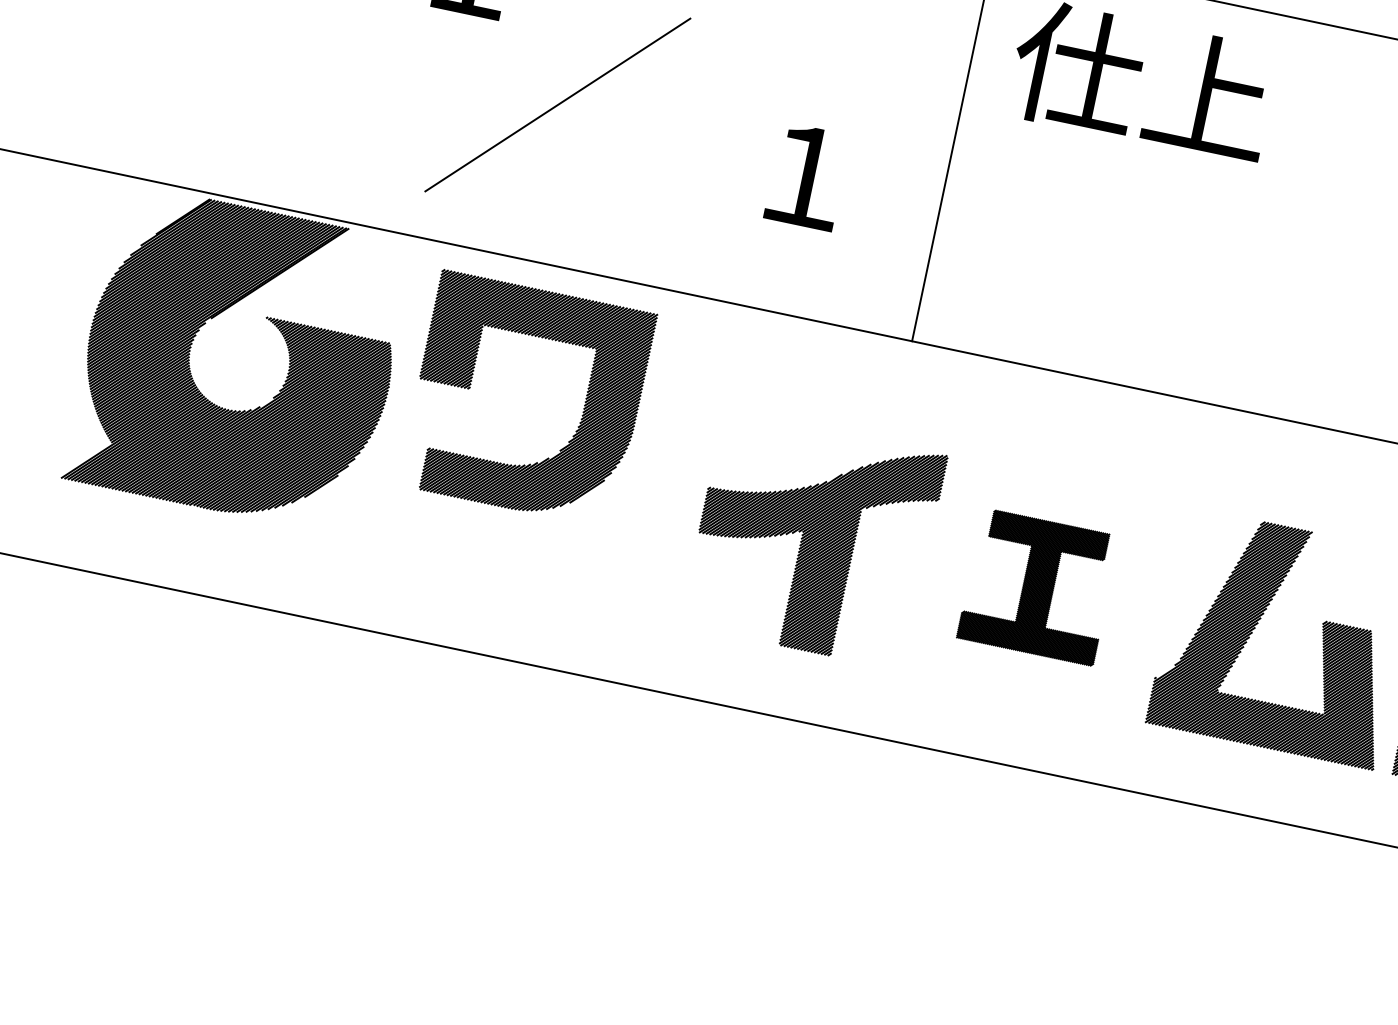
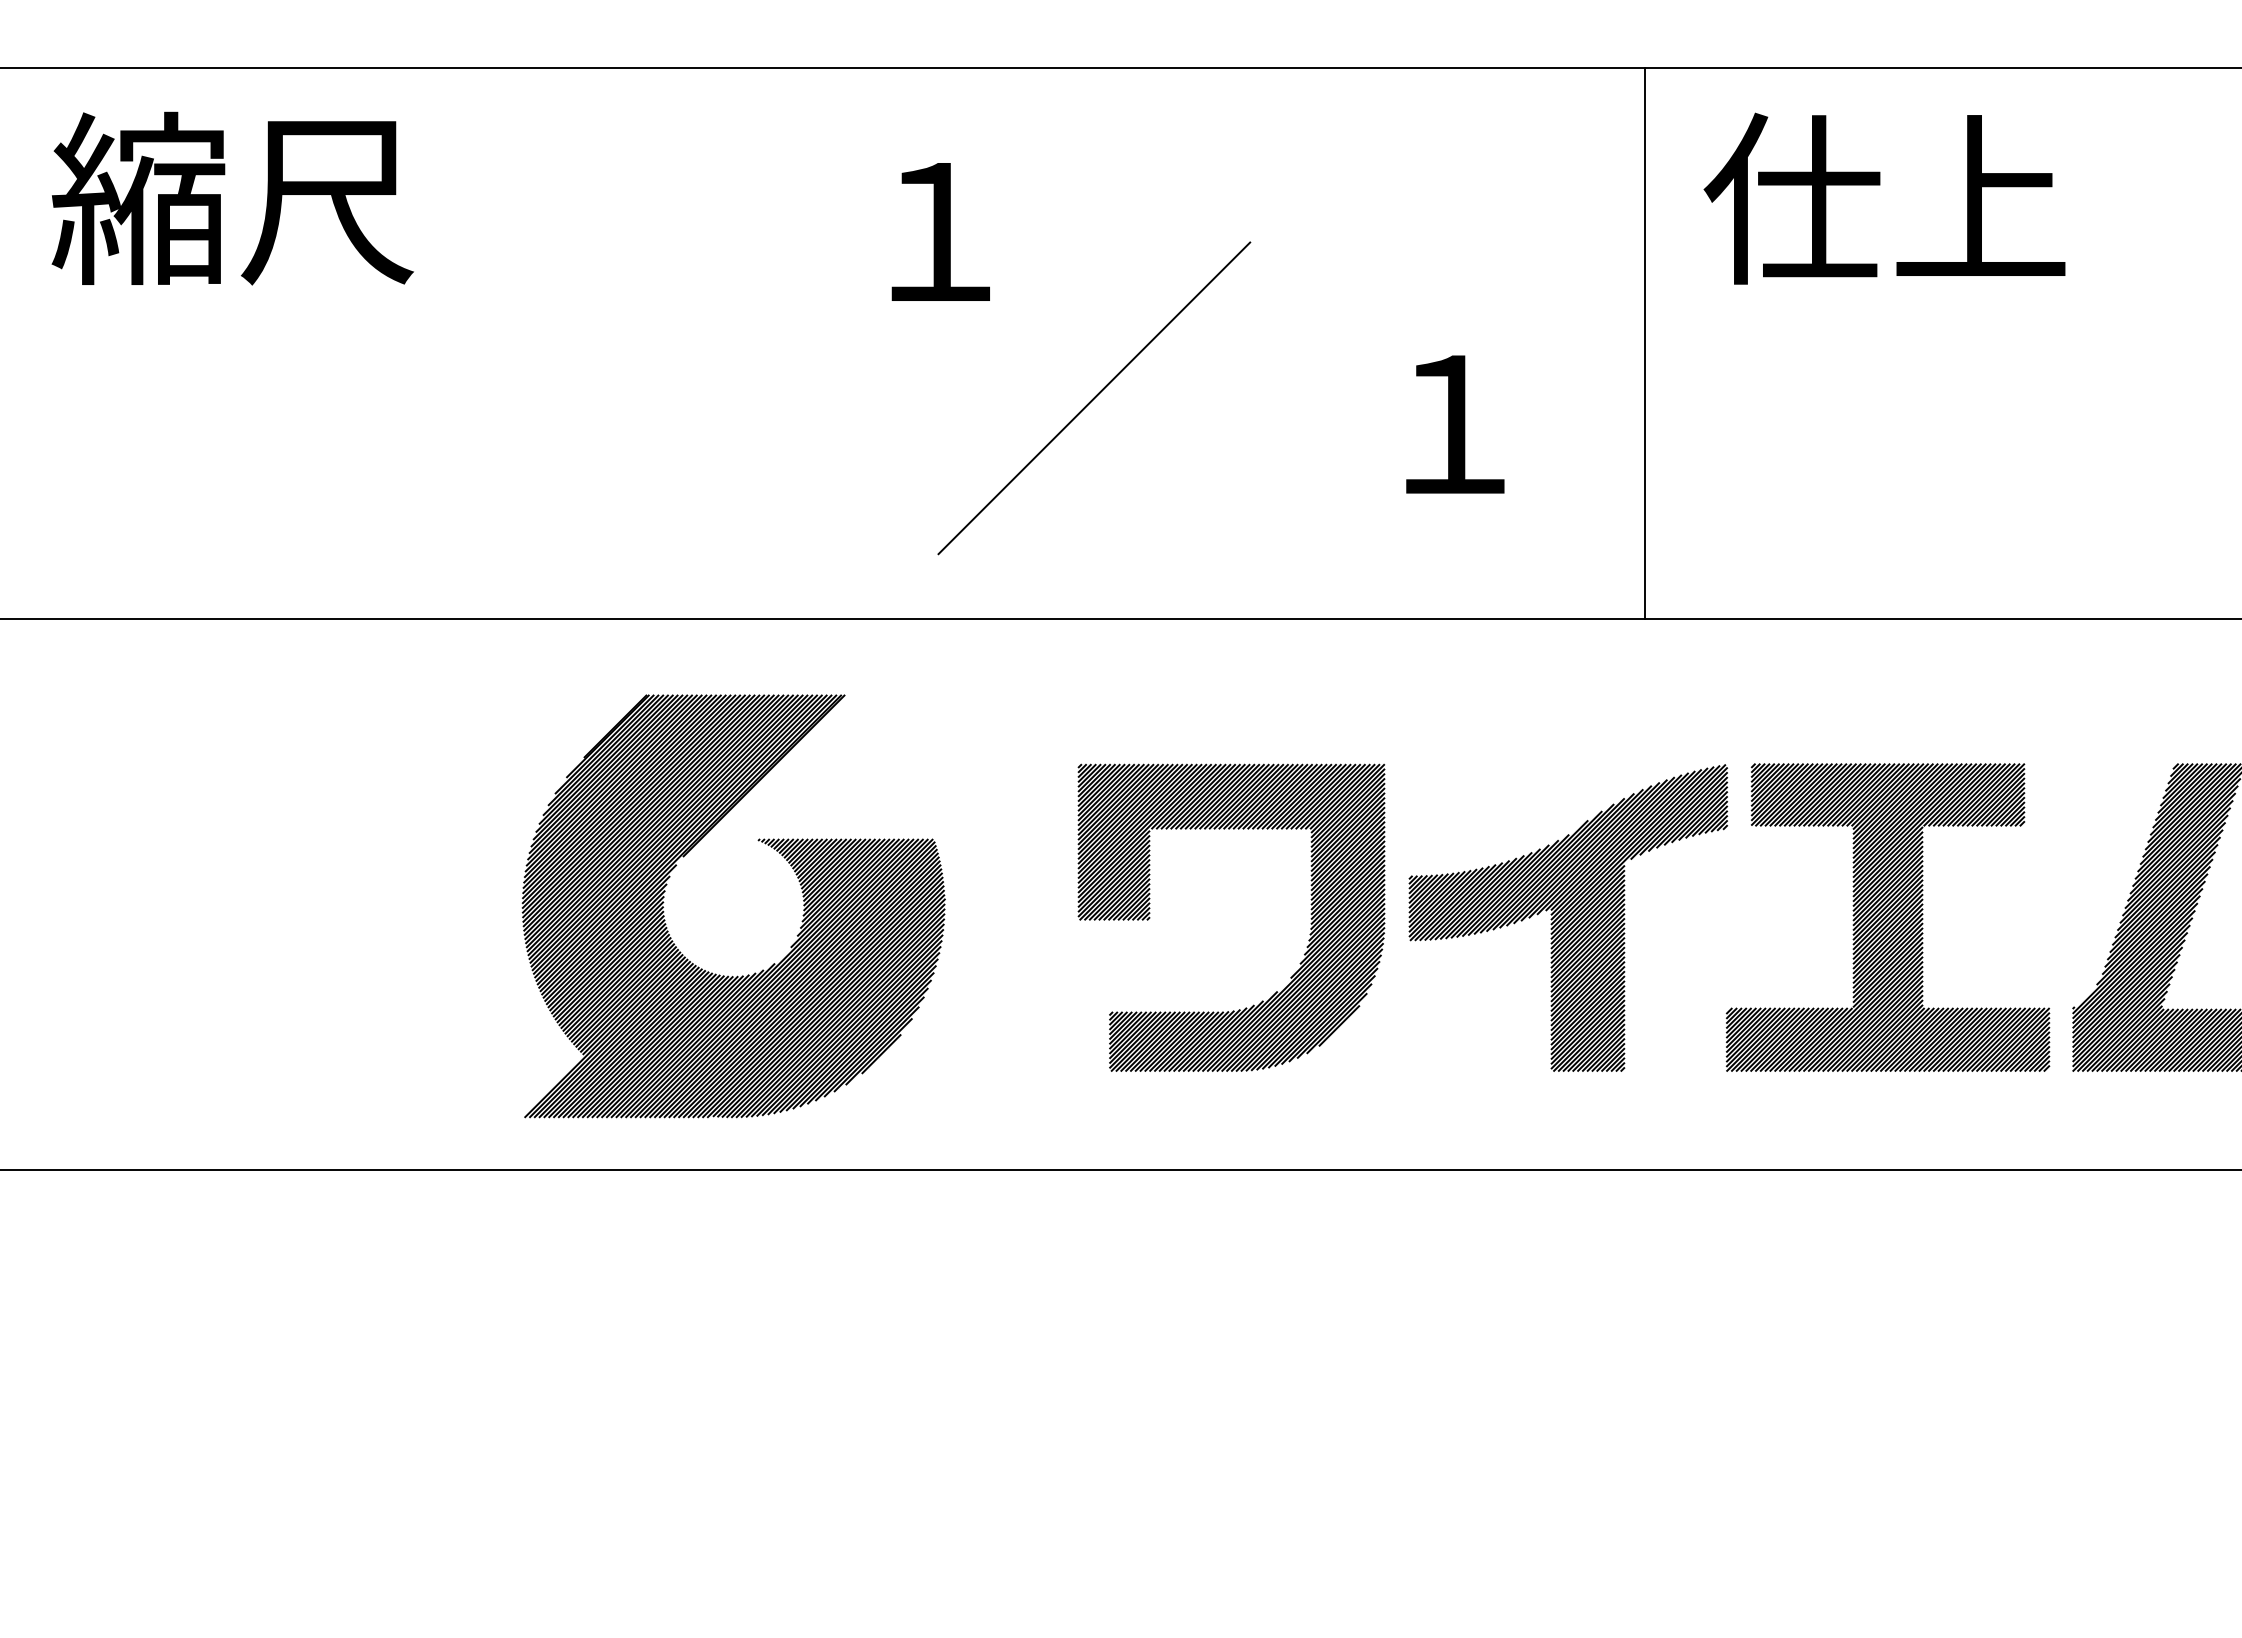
part: (191, 347) -> (664, 902), moved
part: (582, 411) -> (1310, 918), moved
part: (1038, 586) -> (1887, 917), size x1.67

